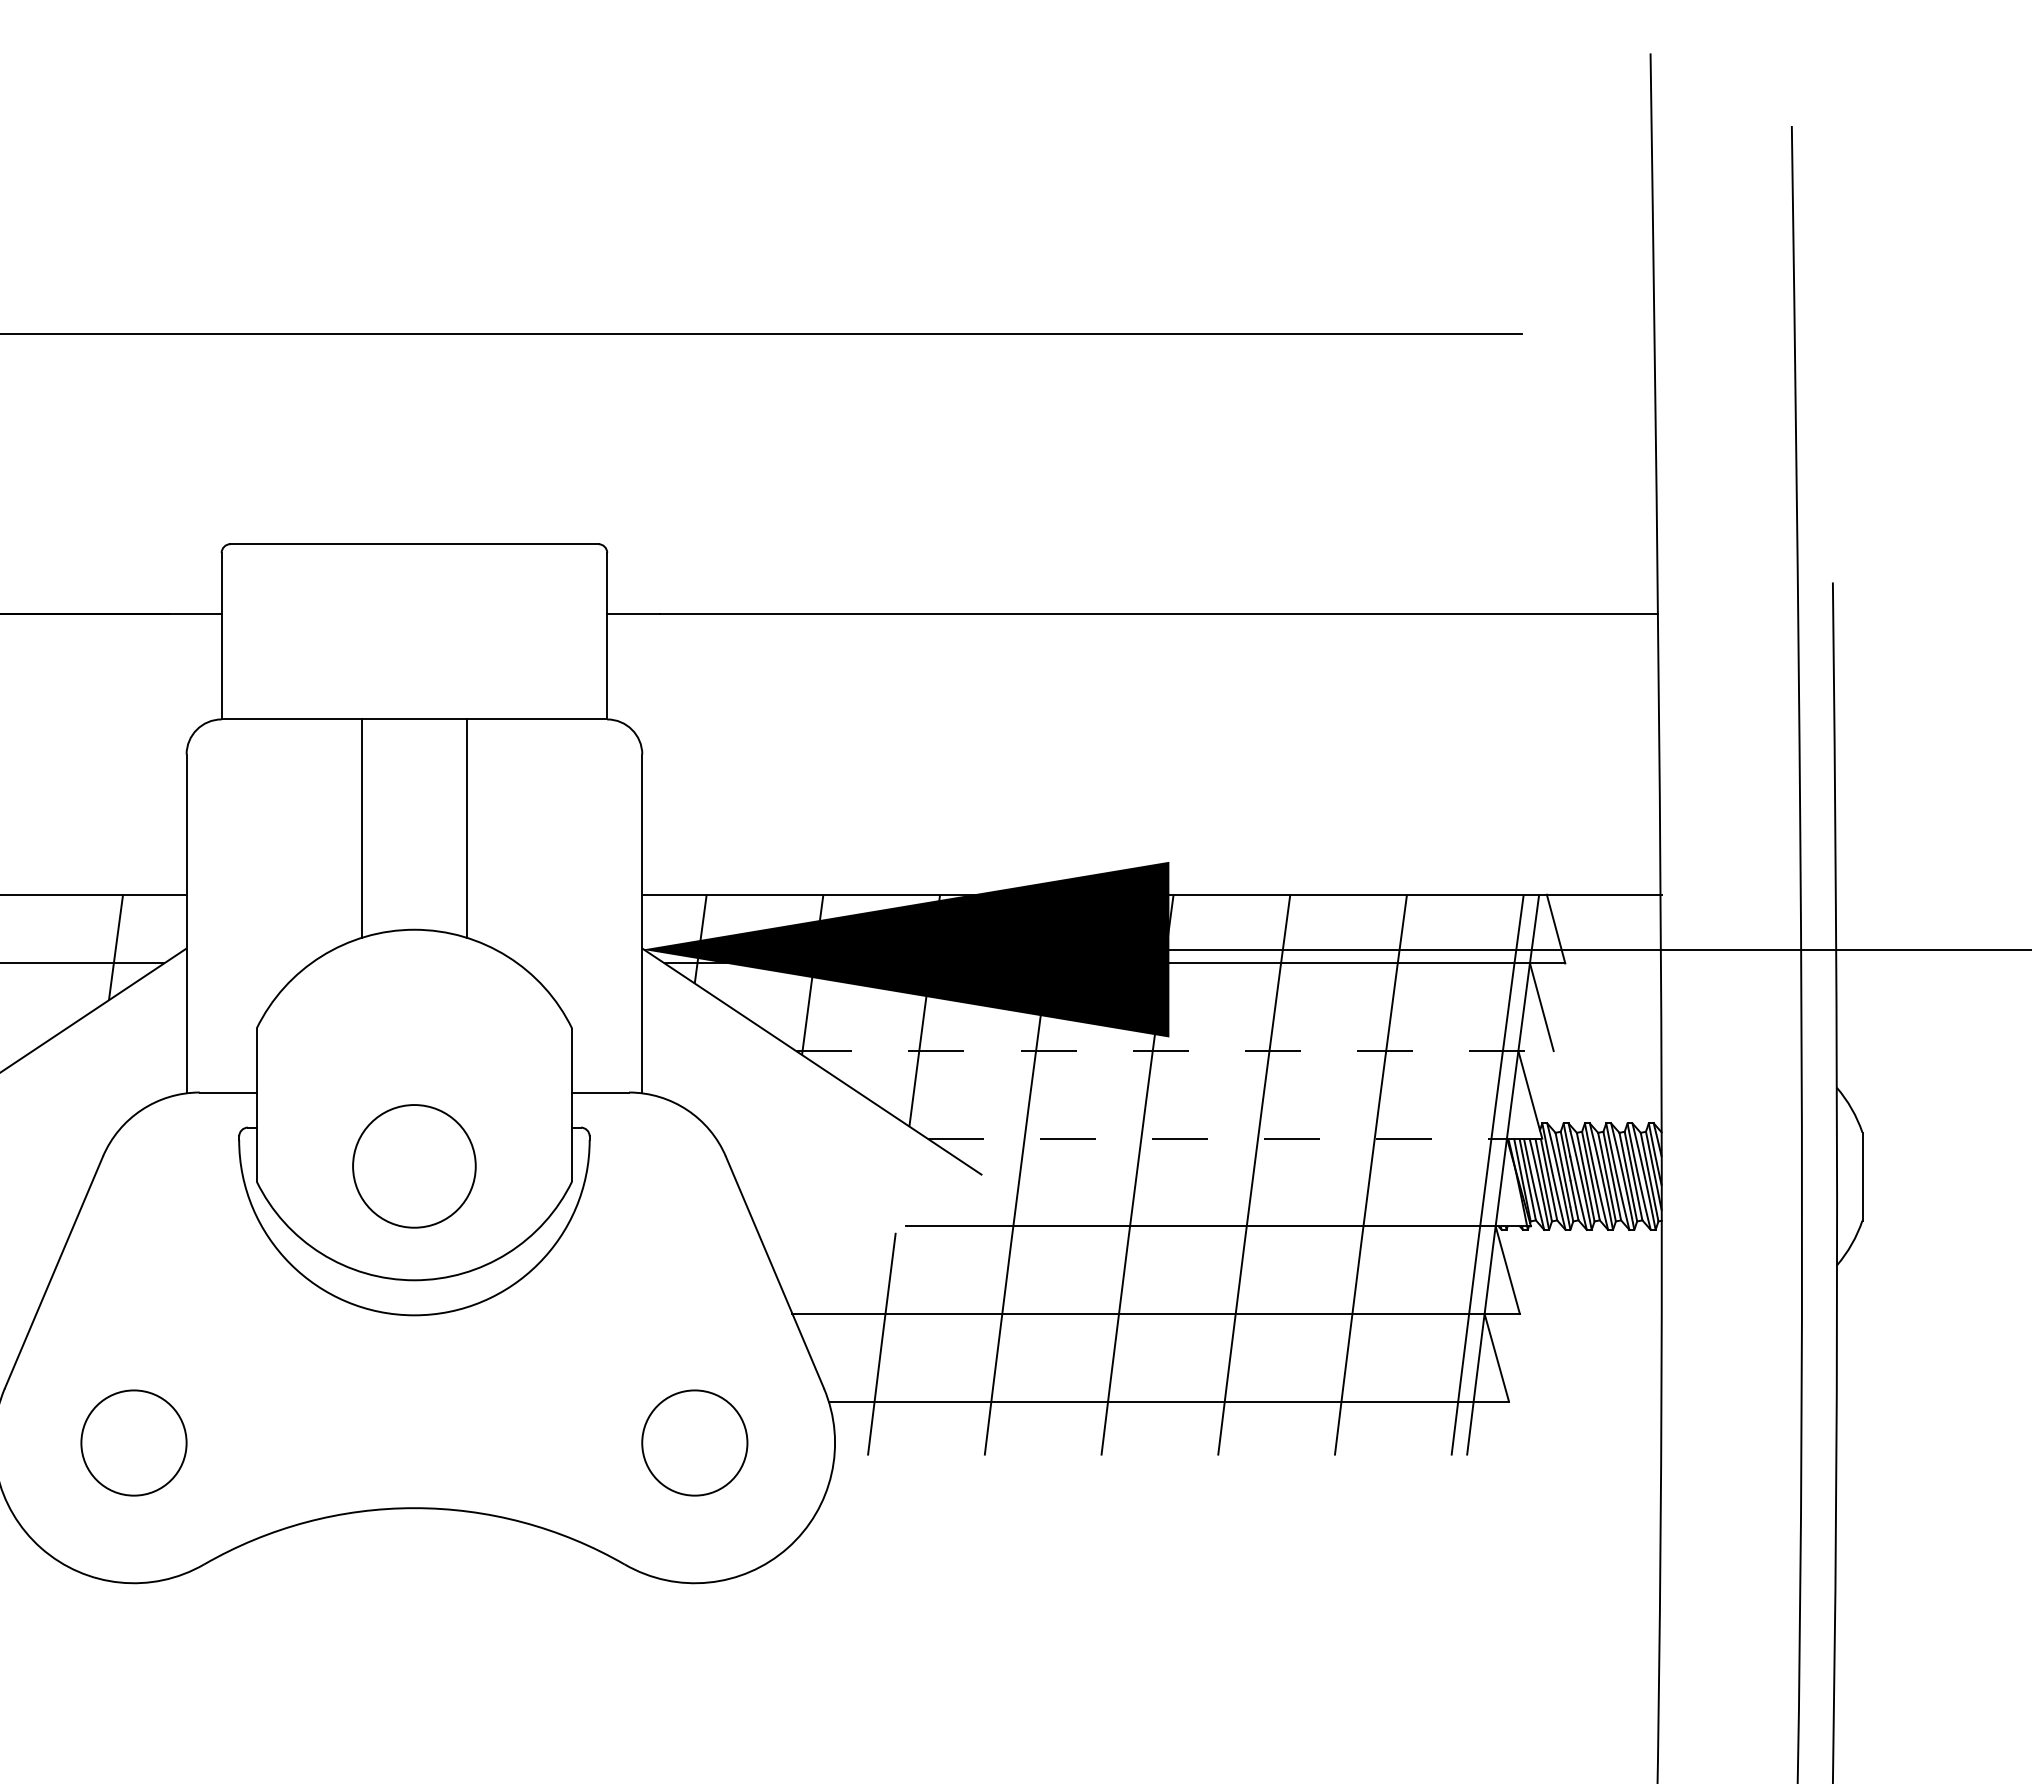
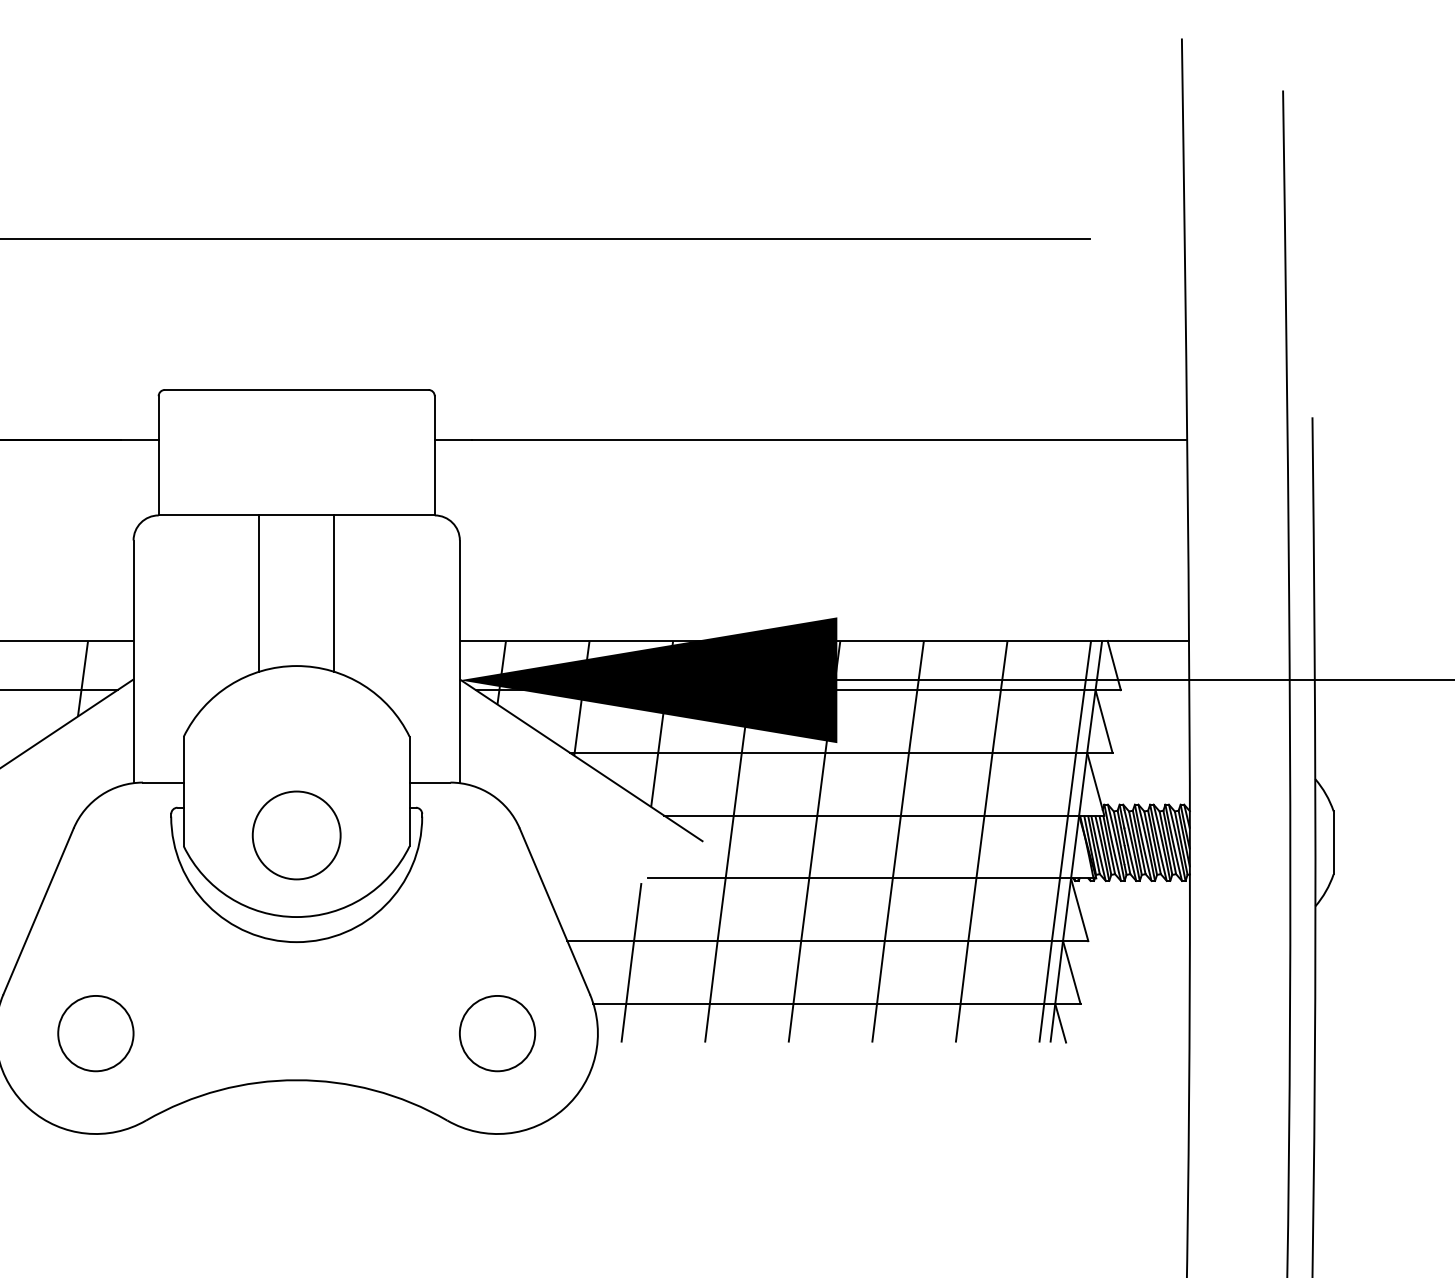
line: (1174, 1051) -> (841, 753), dashed -> solid
line: (1235, 1138) -> (884, 815), dashed -> solid
line: (1480, 1428) -> (1060, 1023), added

